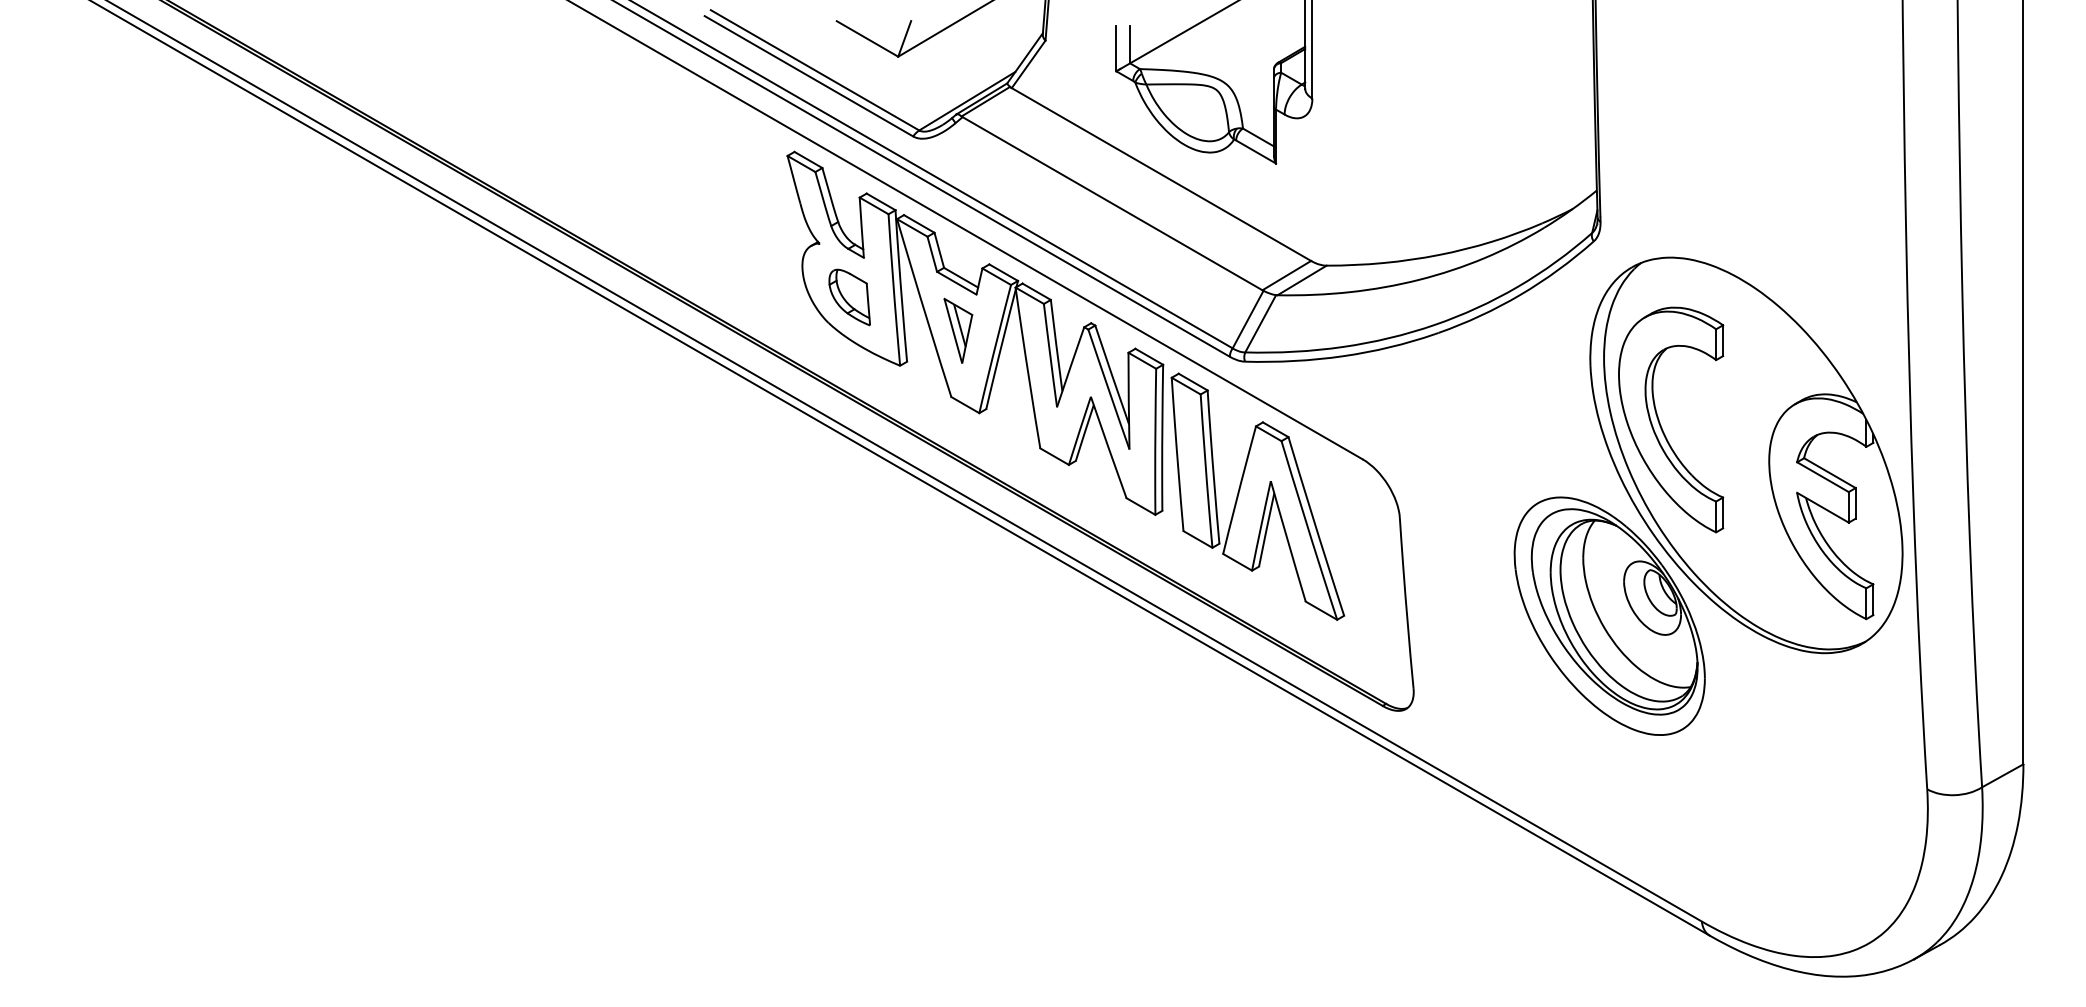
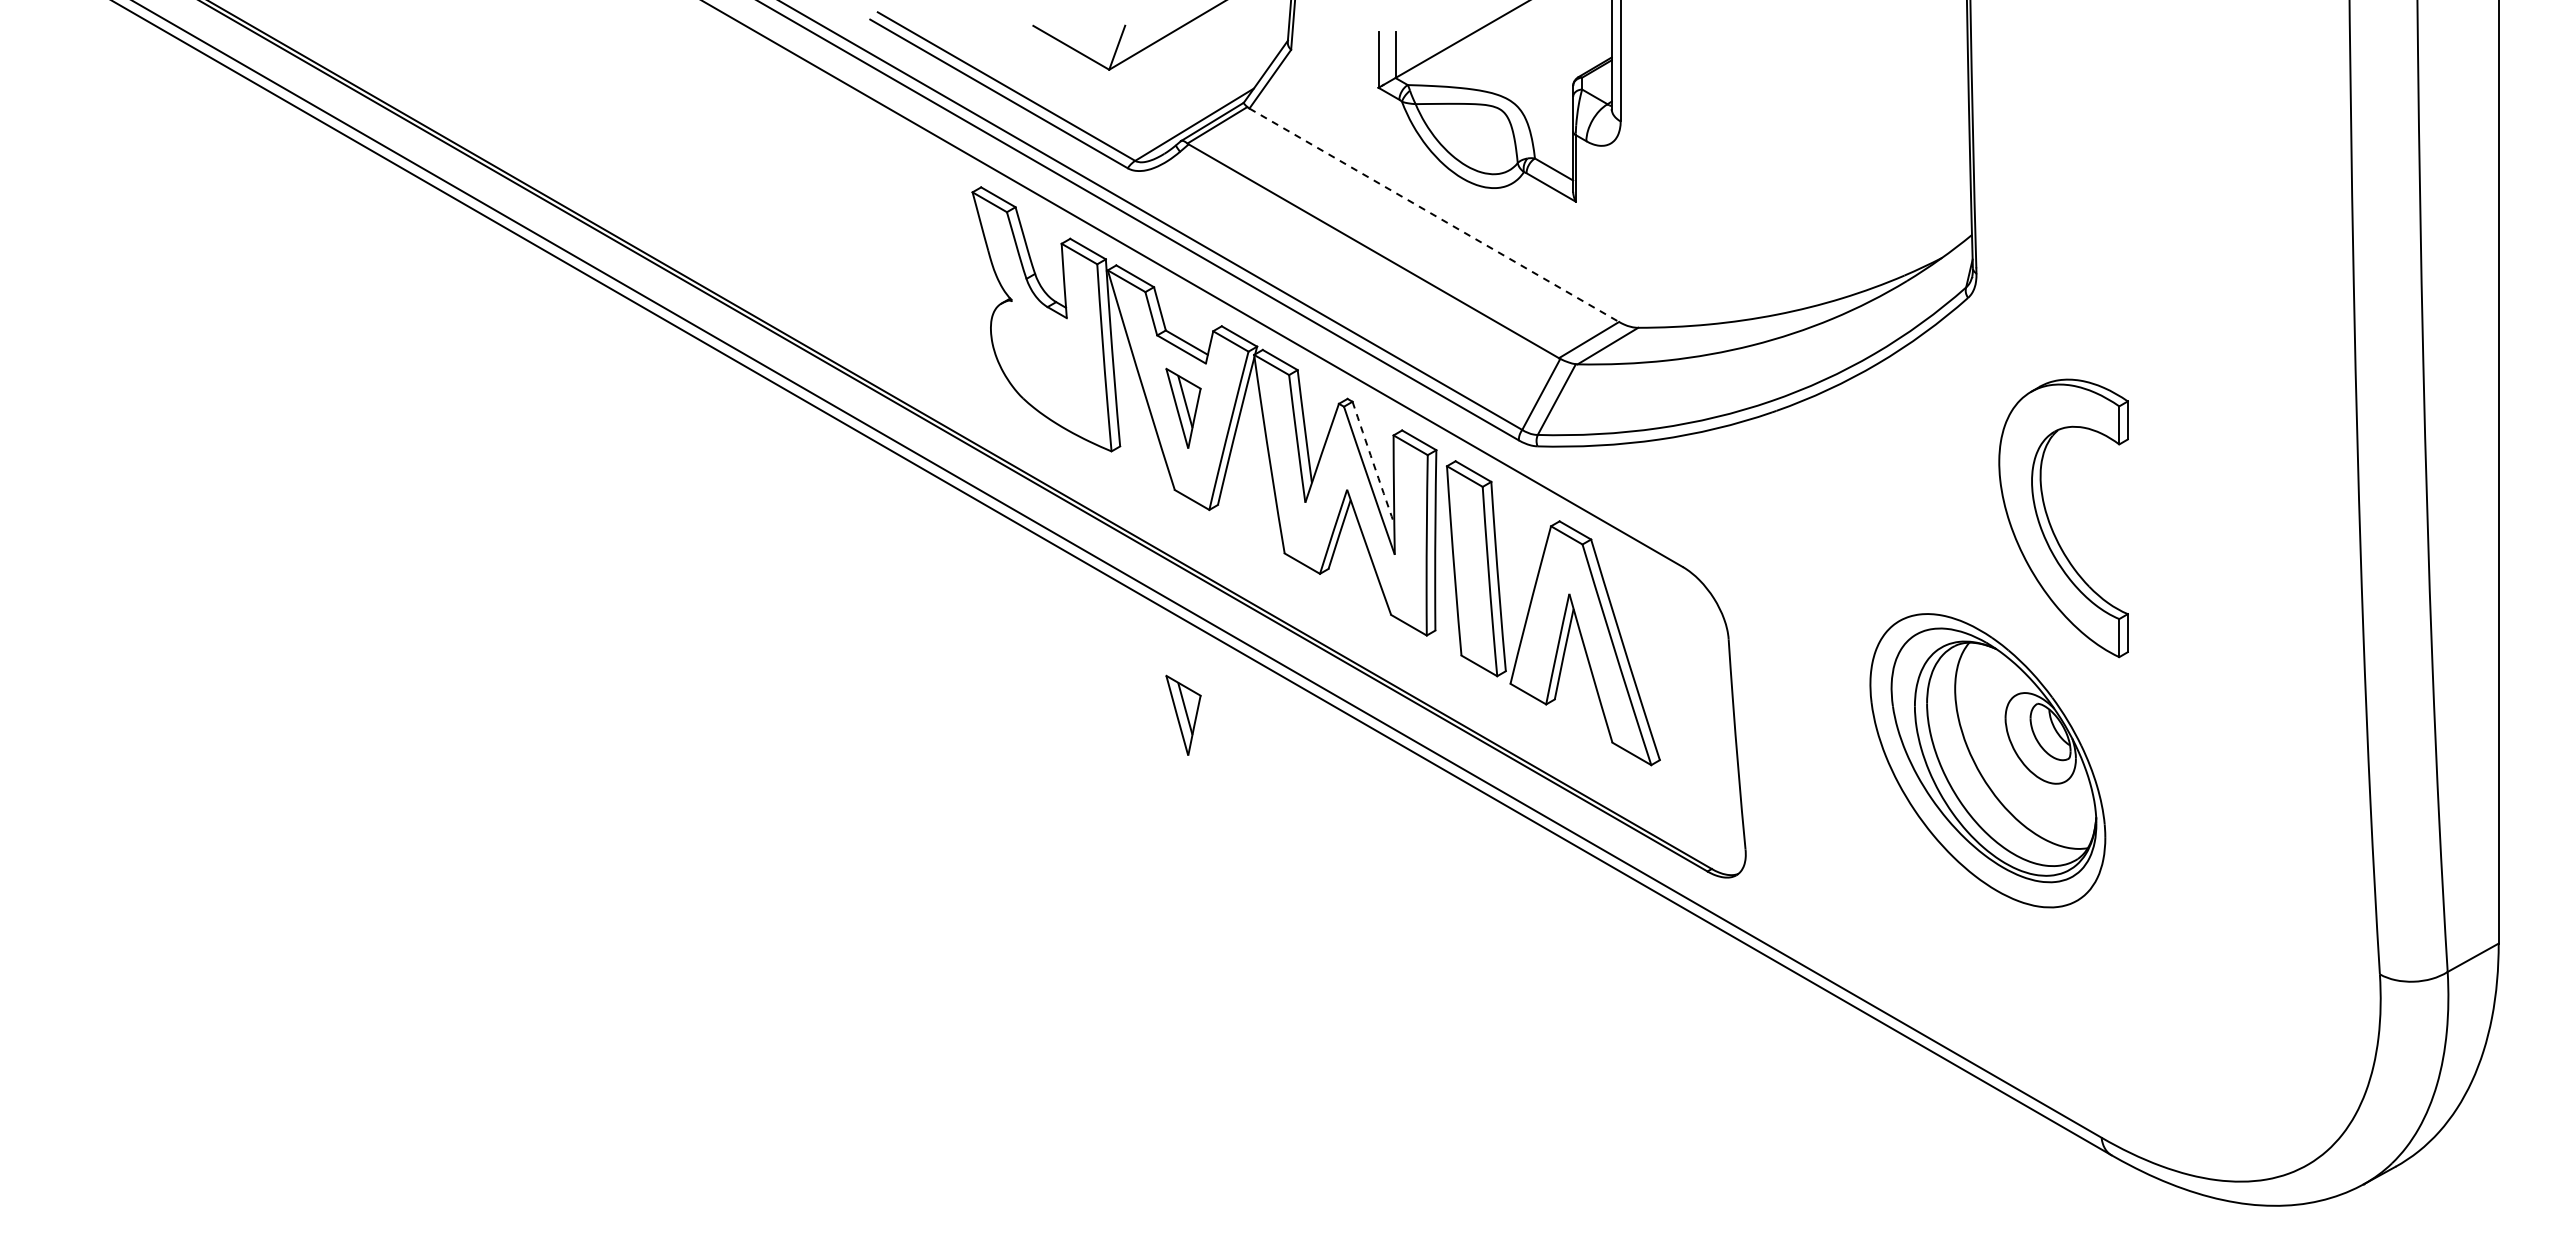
line: (1161, 174) -> (1434, 215), solid -> dashed
part: (849, 297) -> (1049, 366), removed
arc: (1112, 374) -> (1373, 462), solid -> dashed
part: (1746, 455) -> (2156, 562), removed
part: (958, 578) -> (1183, 714), added

